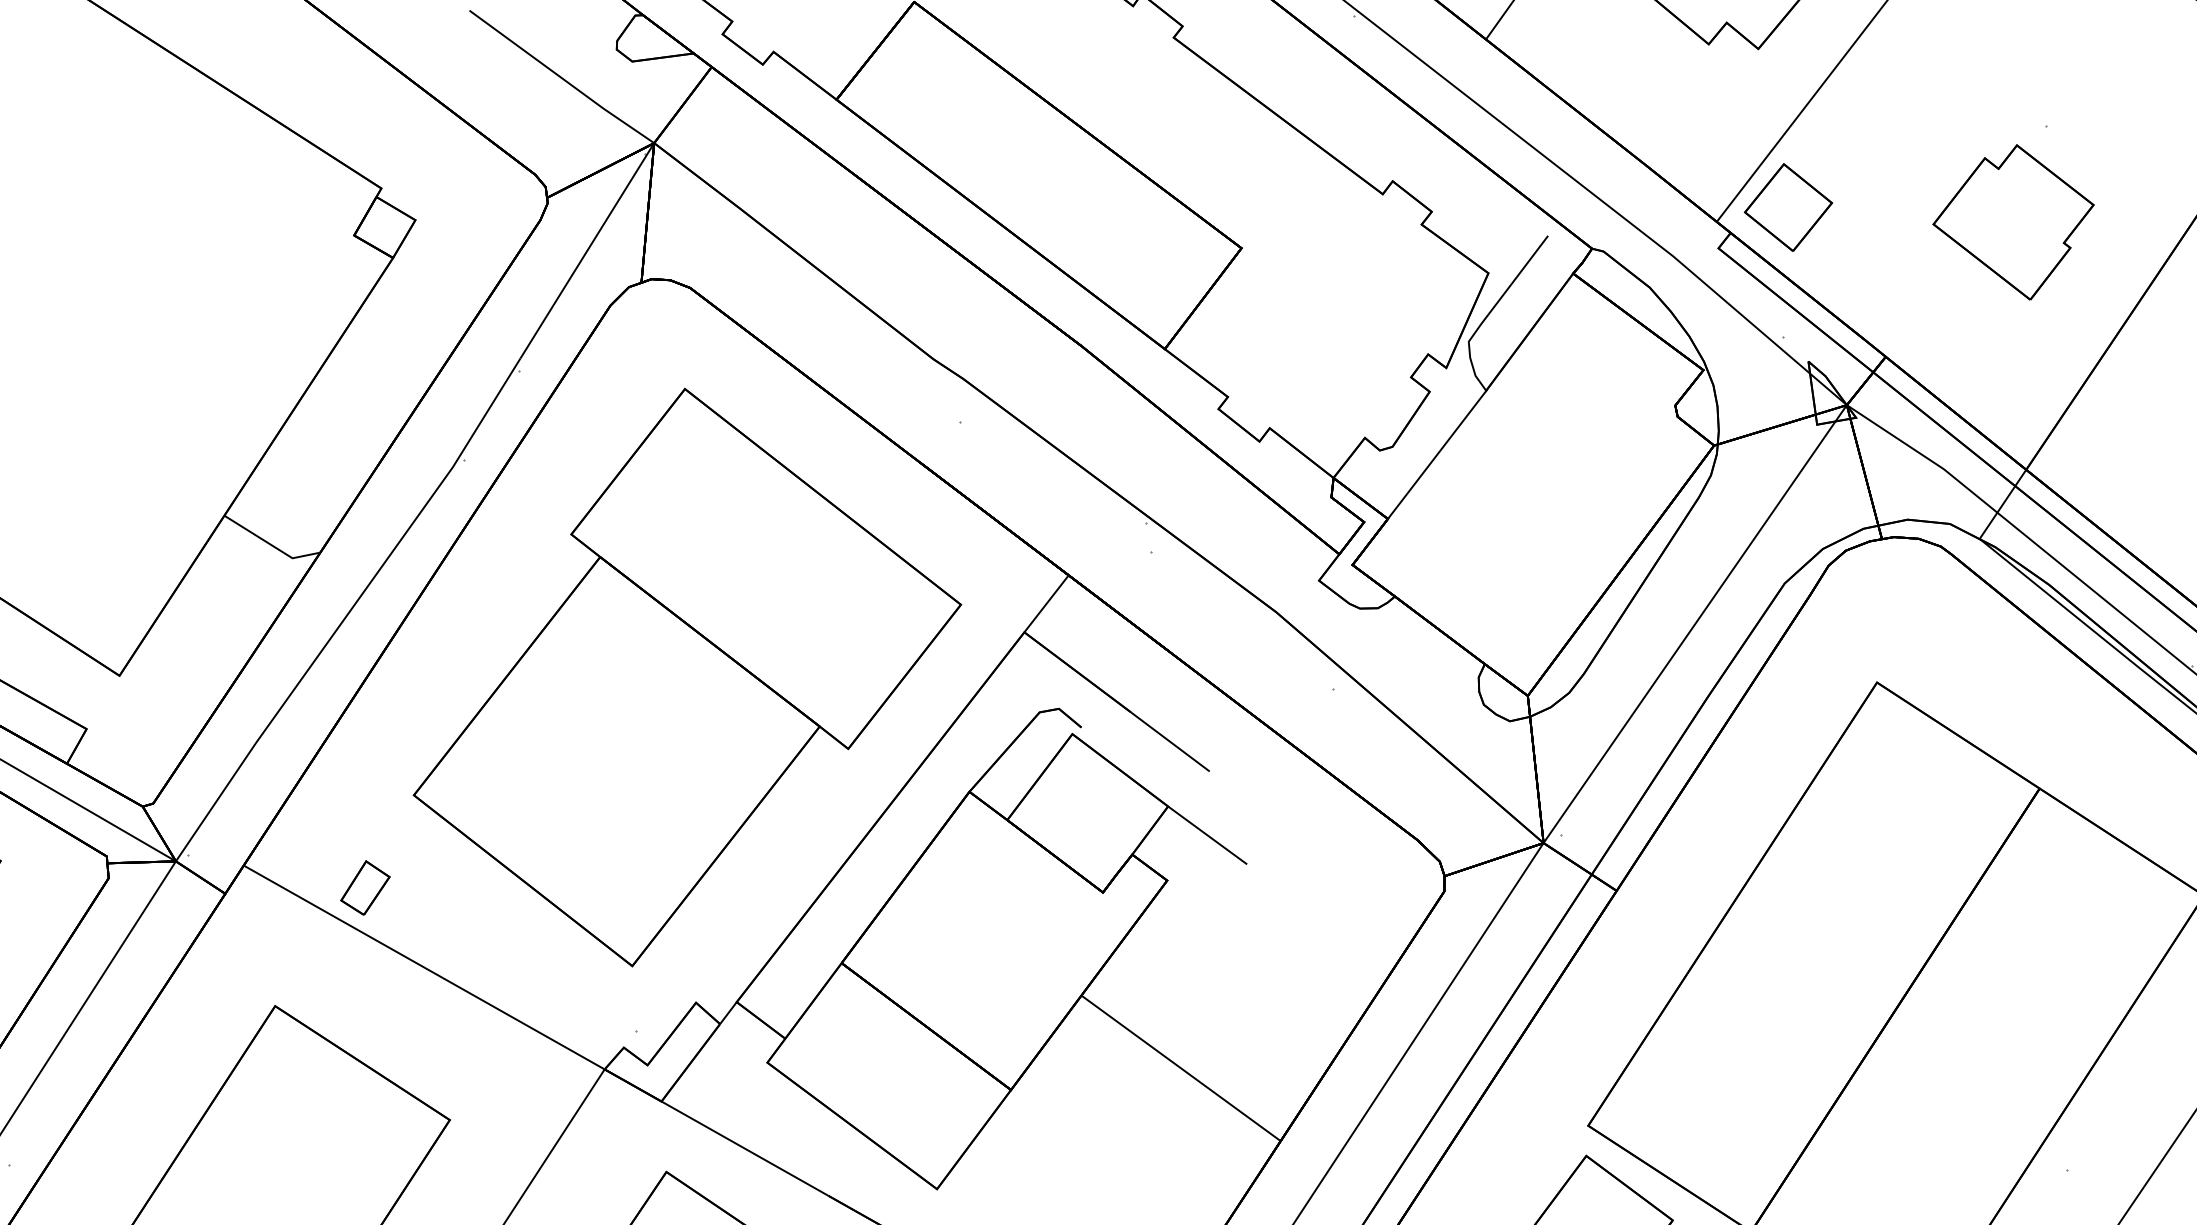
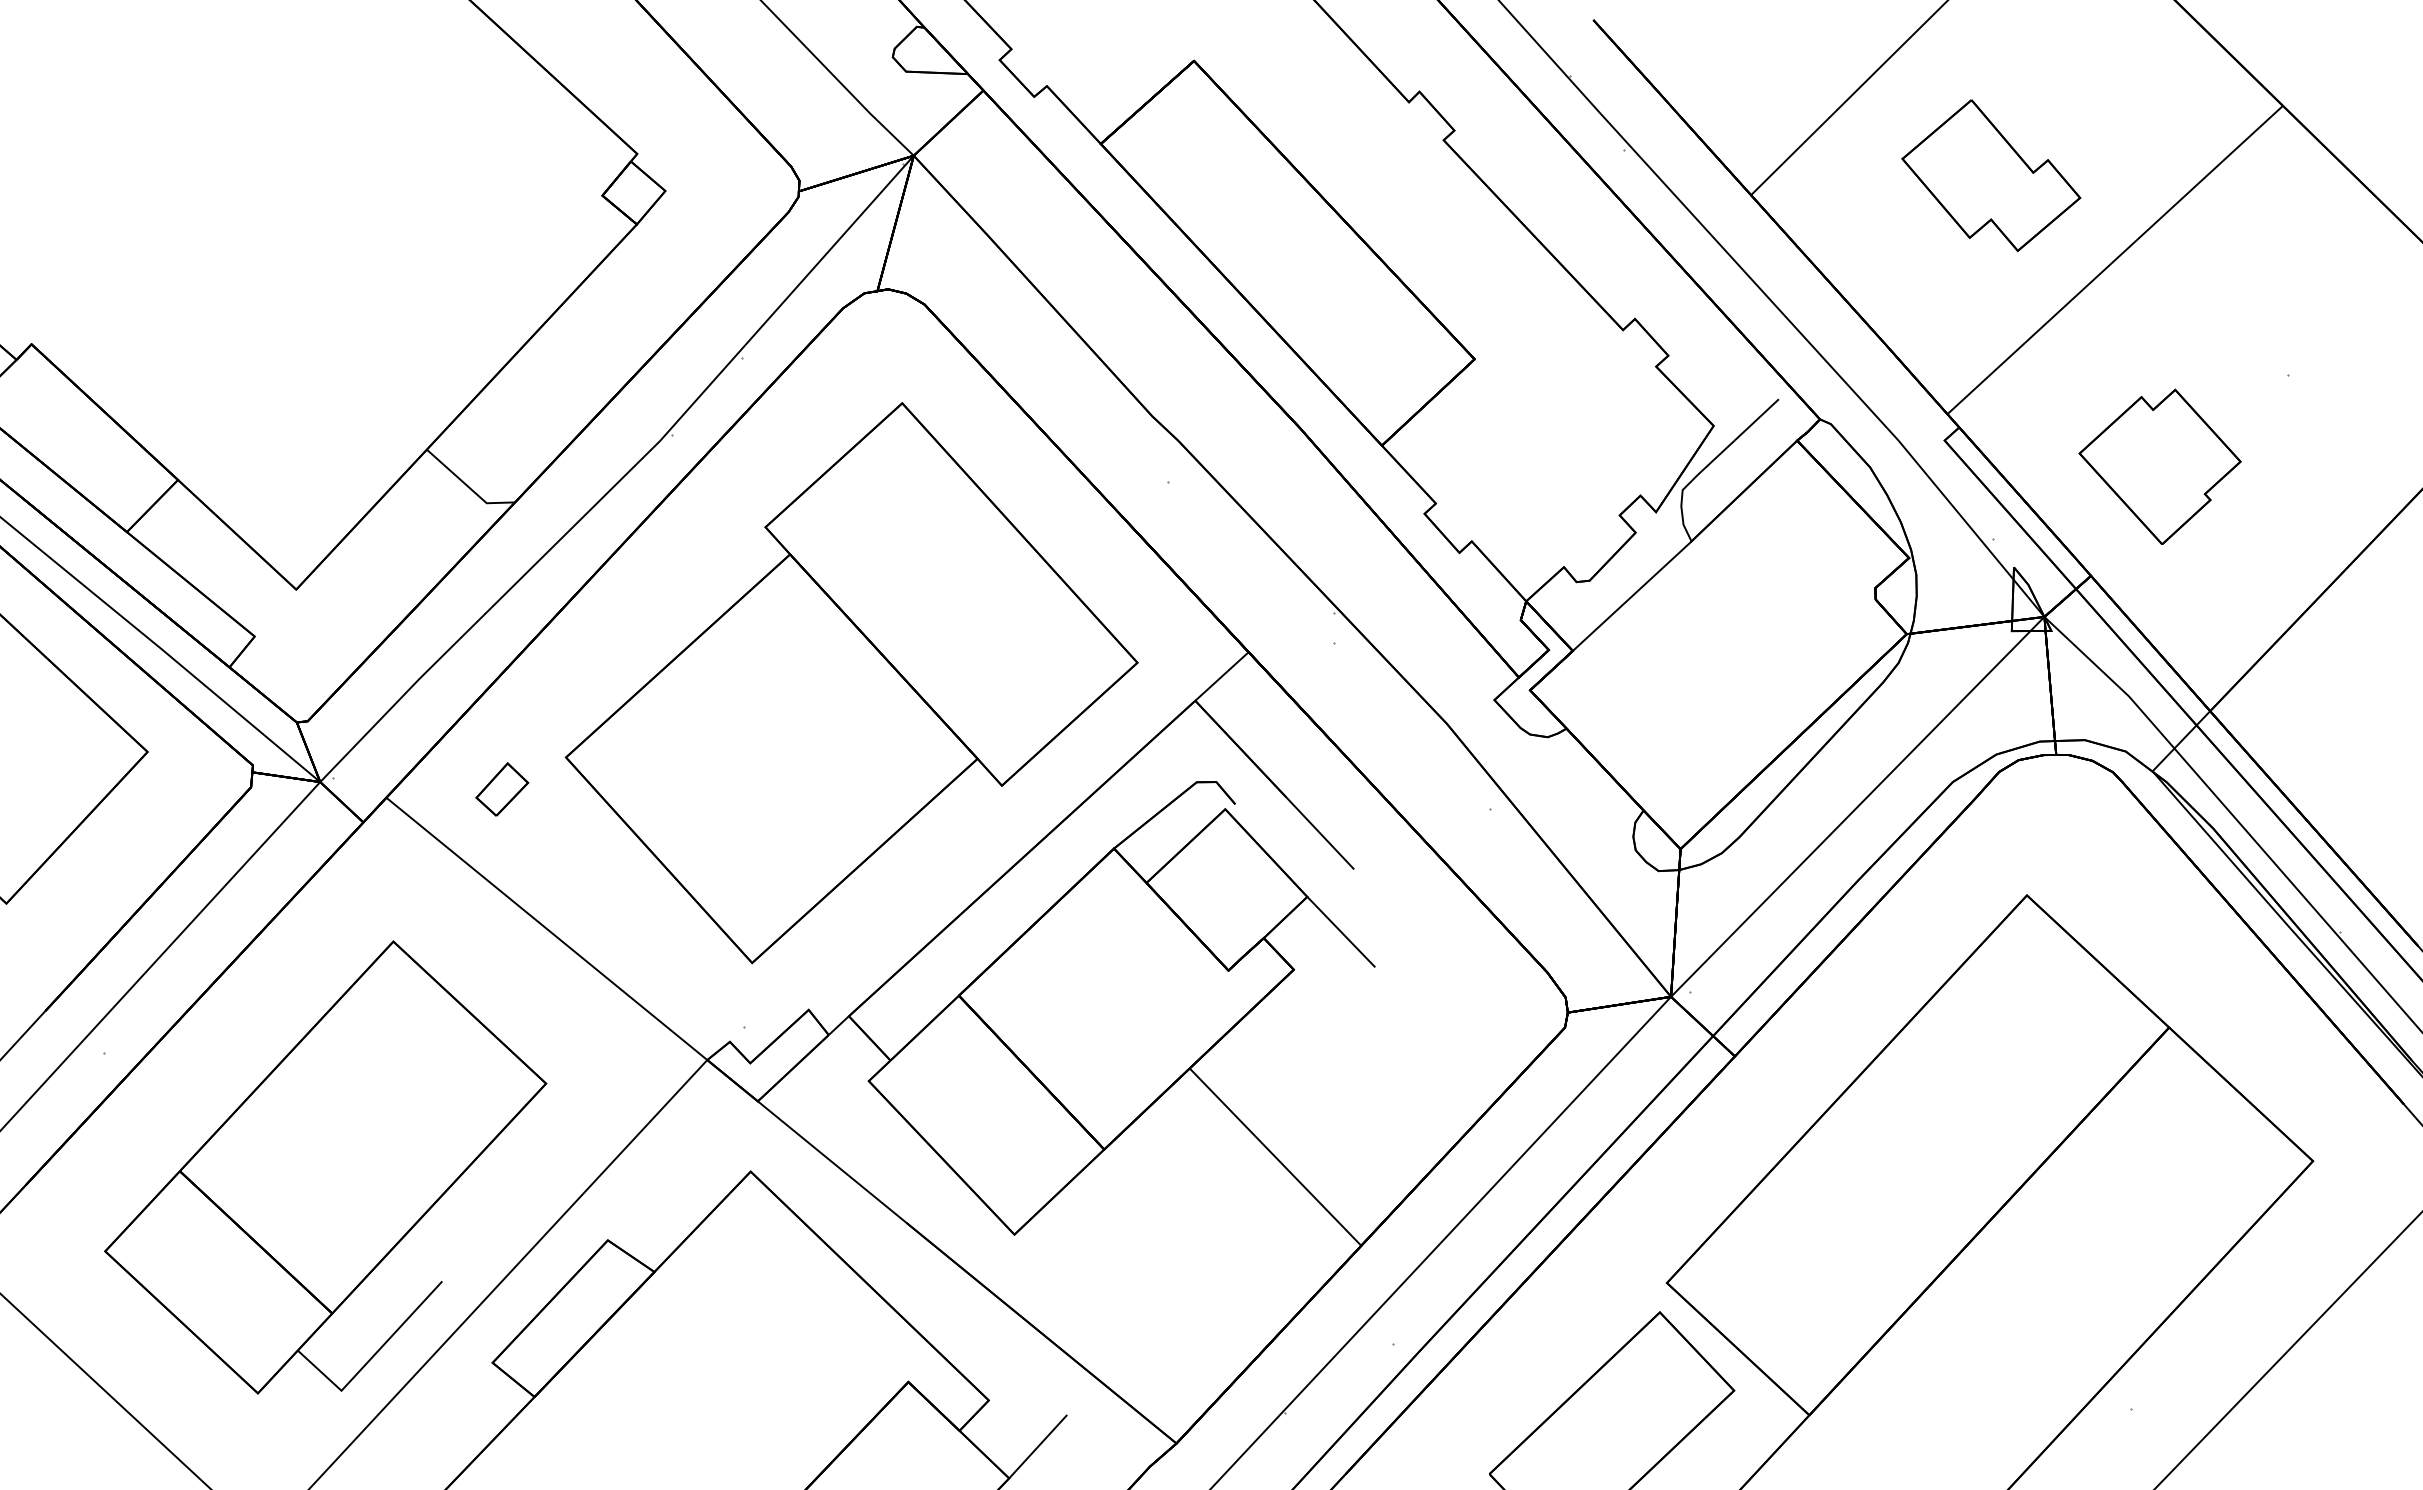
part: (1788, 206) -> (2020, 411), removed
part: (2014, 223) -> (2159, 466), moved
part: (365, 887) -> (502, 789), moved

